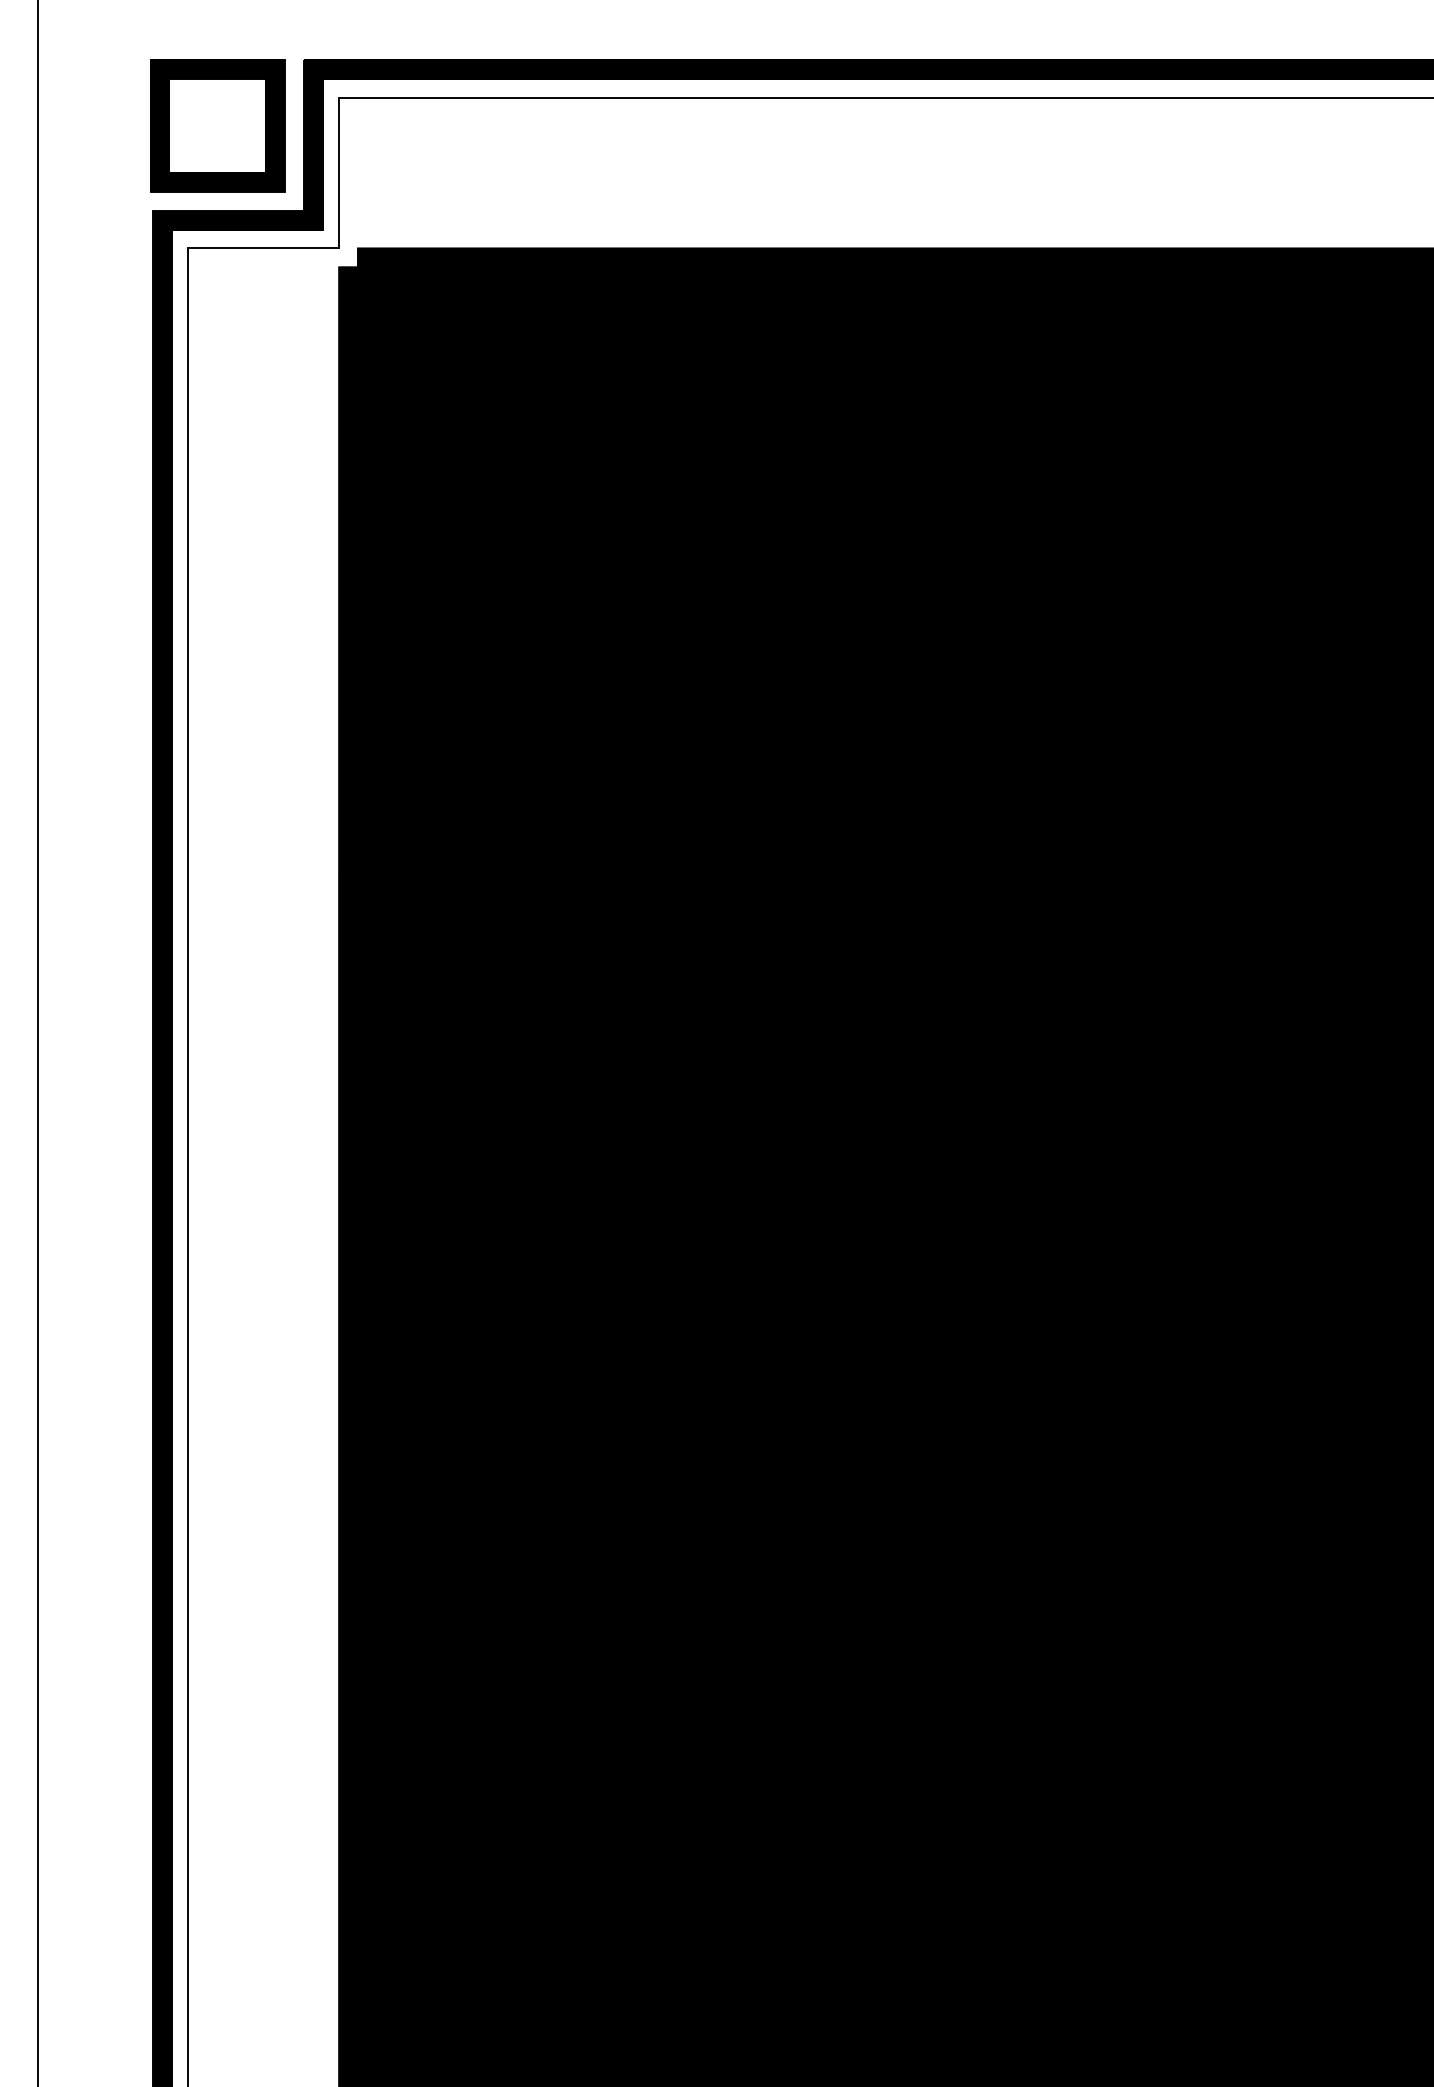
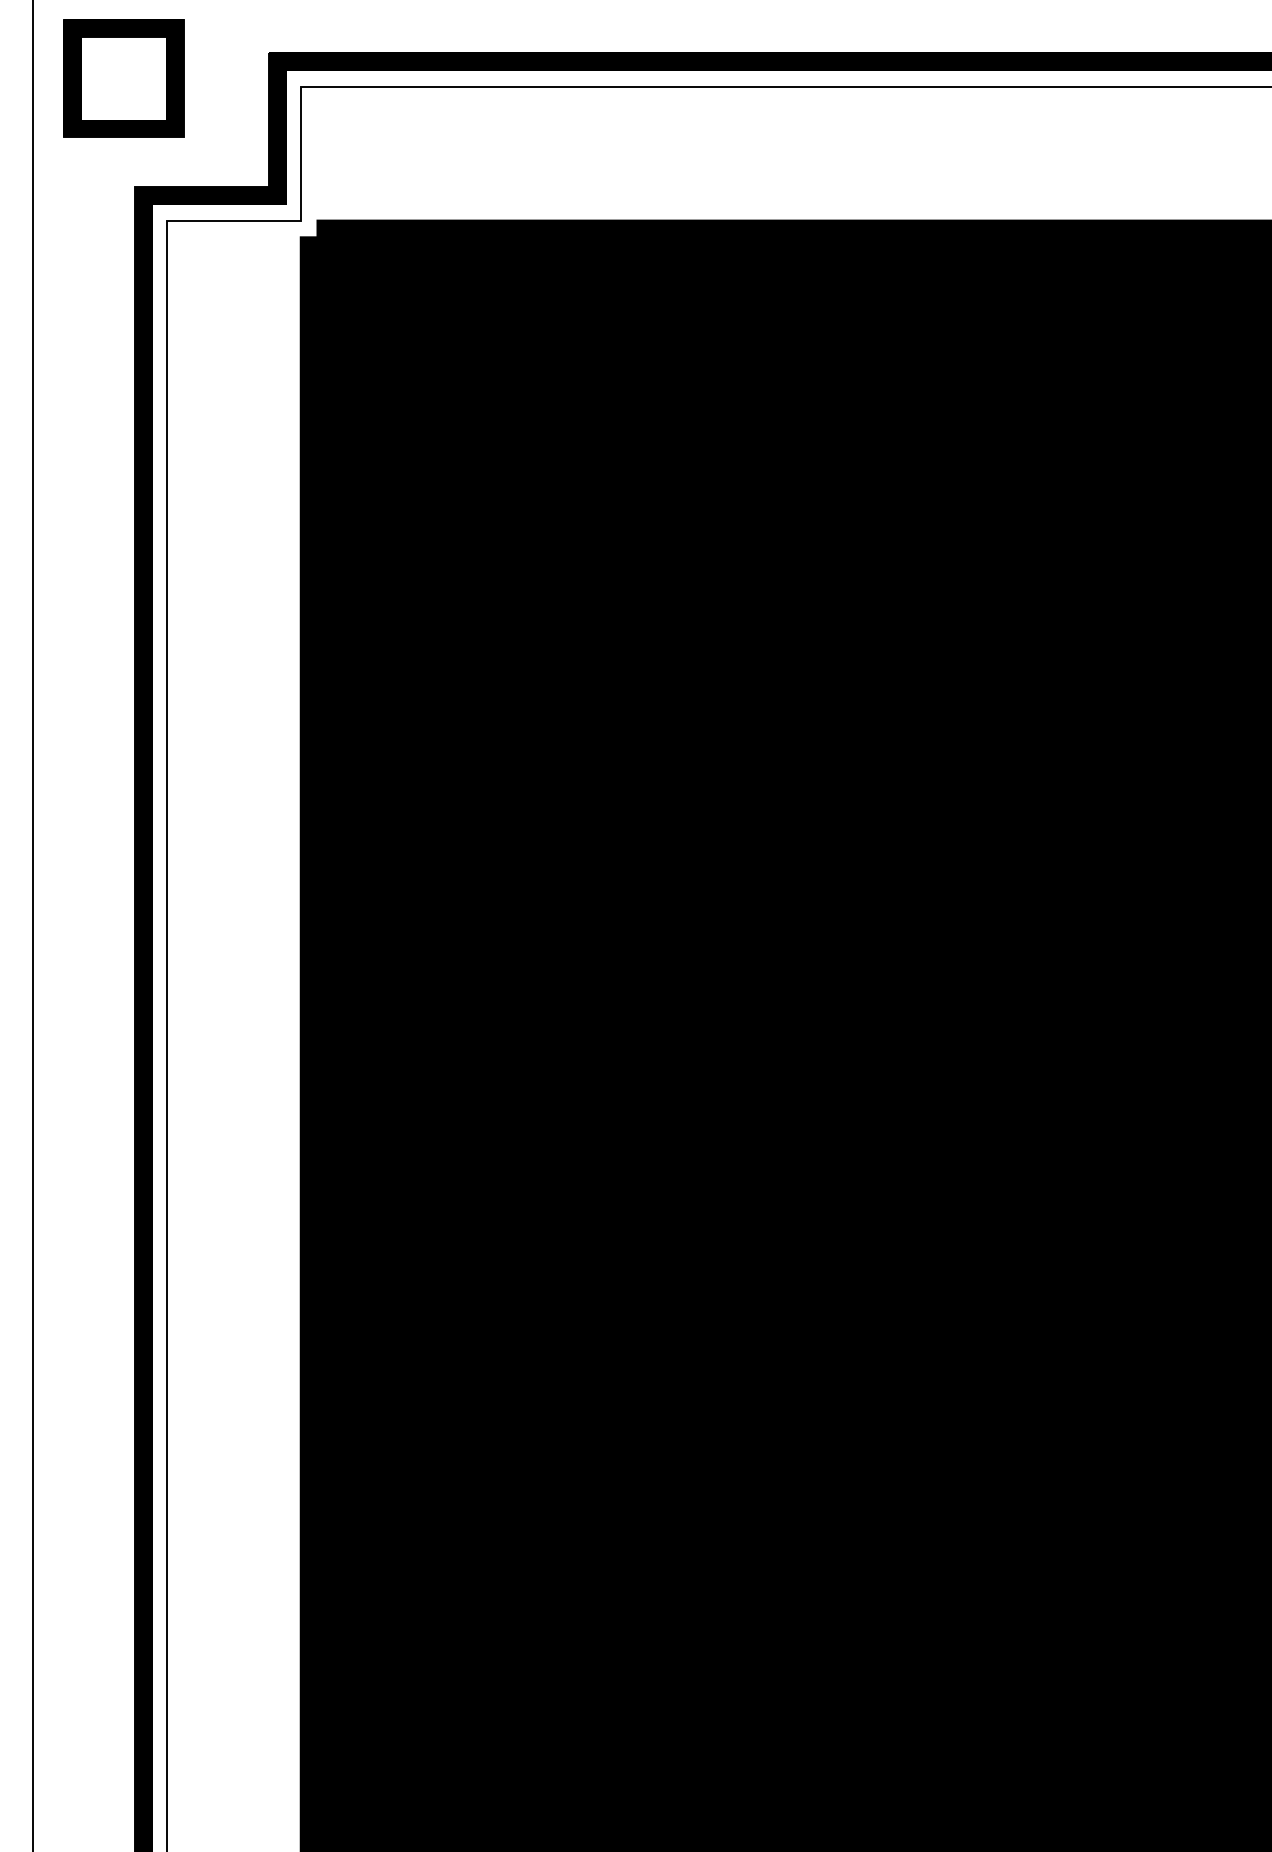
part: (217, 125) -> (123, 78), moved

